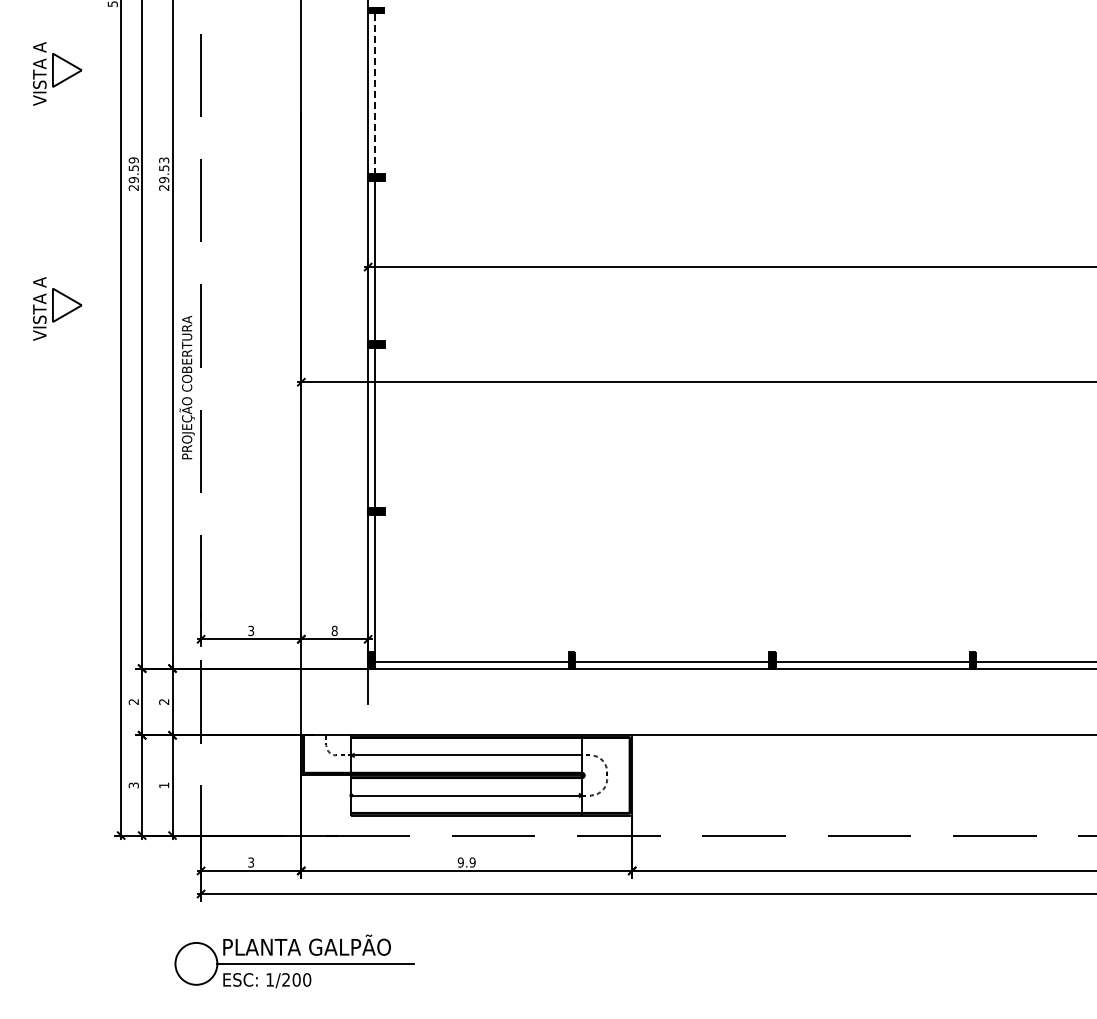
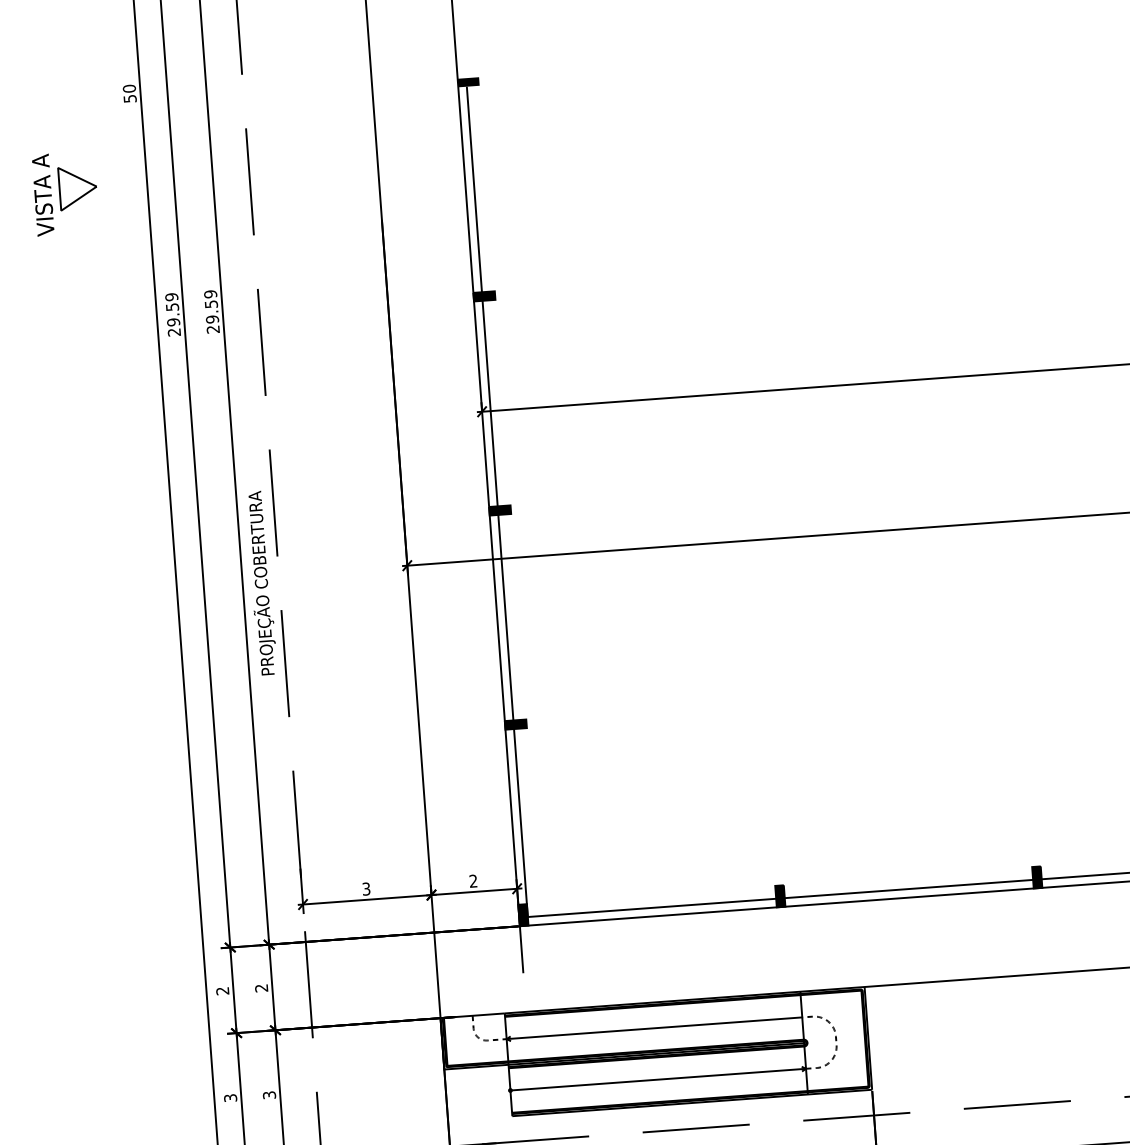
line: (374, 94) -> (473, 190), dashed -> solid
text: (164, 160) -> (211, 294), 29.53 -> 29.59
part: (57, 308) -> (87, 494), removed
text: (334, 631) -> (473, 881), 8 -> 2
text: (164, 785) -> (269, 1095), 1 -> 3

